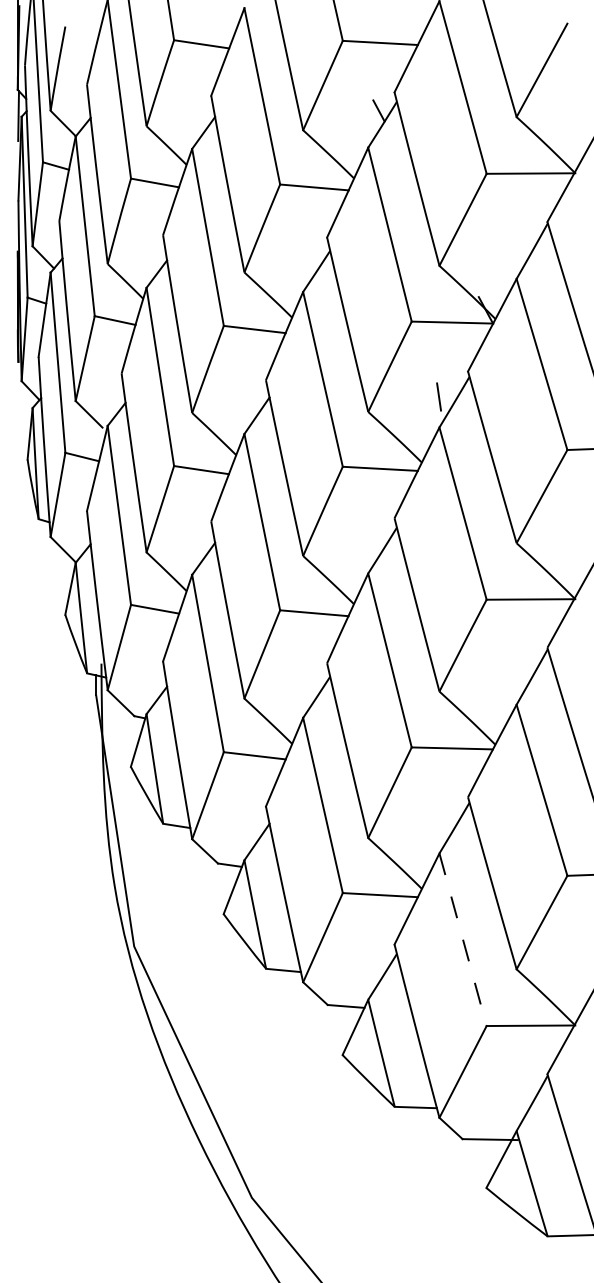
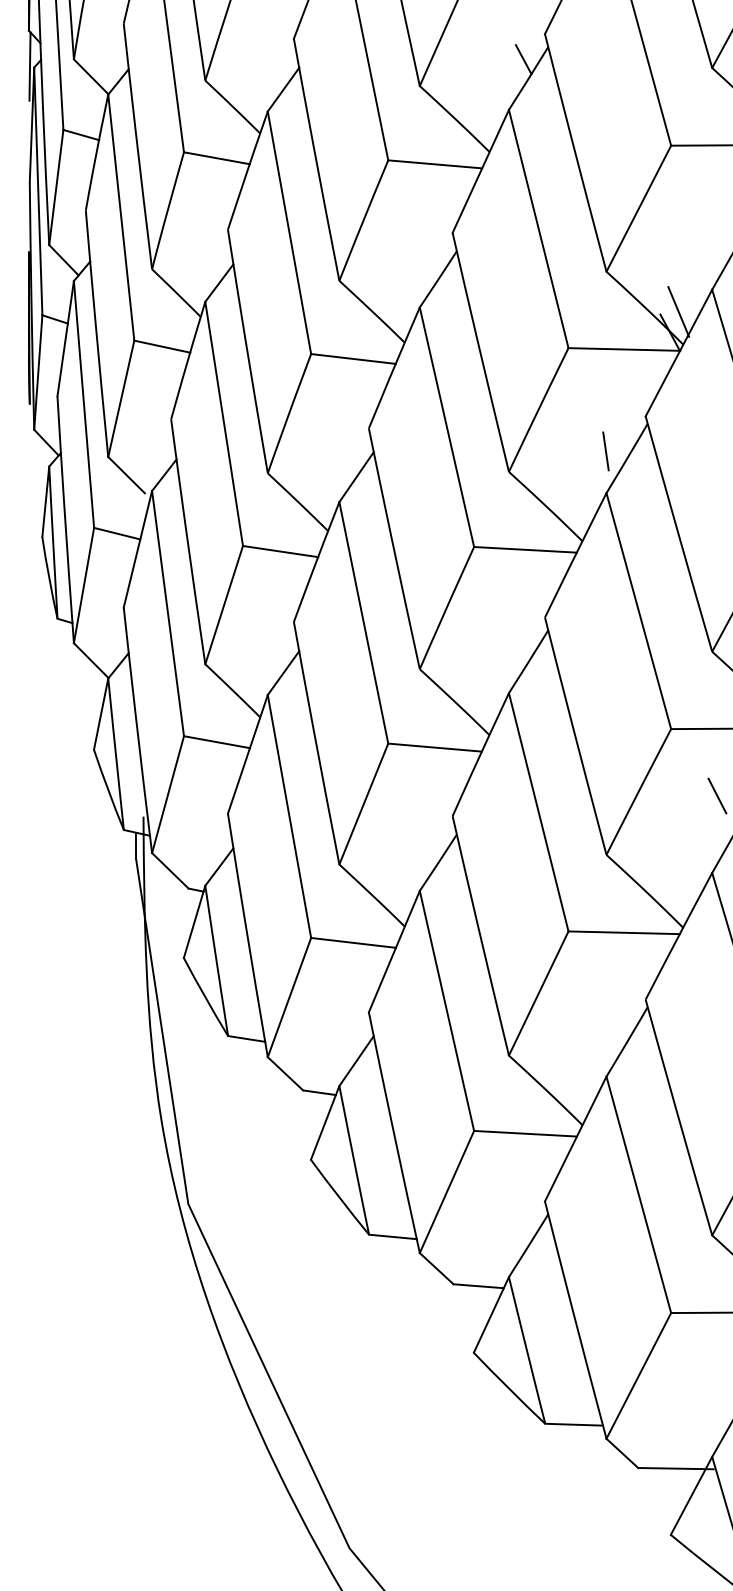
line: (491, 295) -> (677, 312), added
line: (520, 648) -> (717, 795), added
line: (463, 940) -> (639, 1195), dashed -> solid

